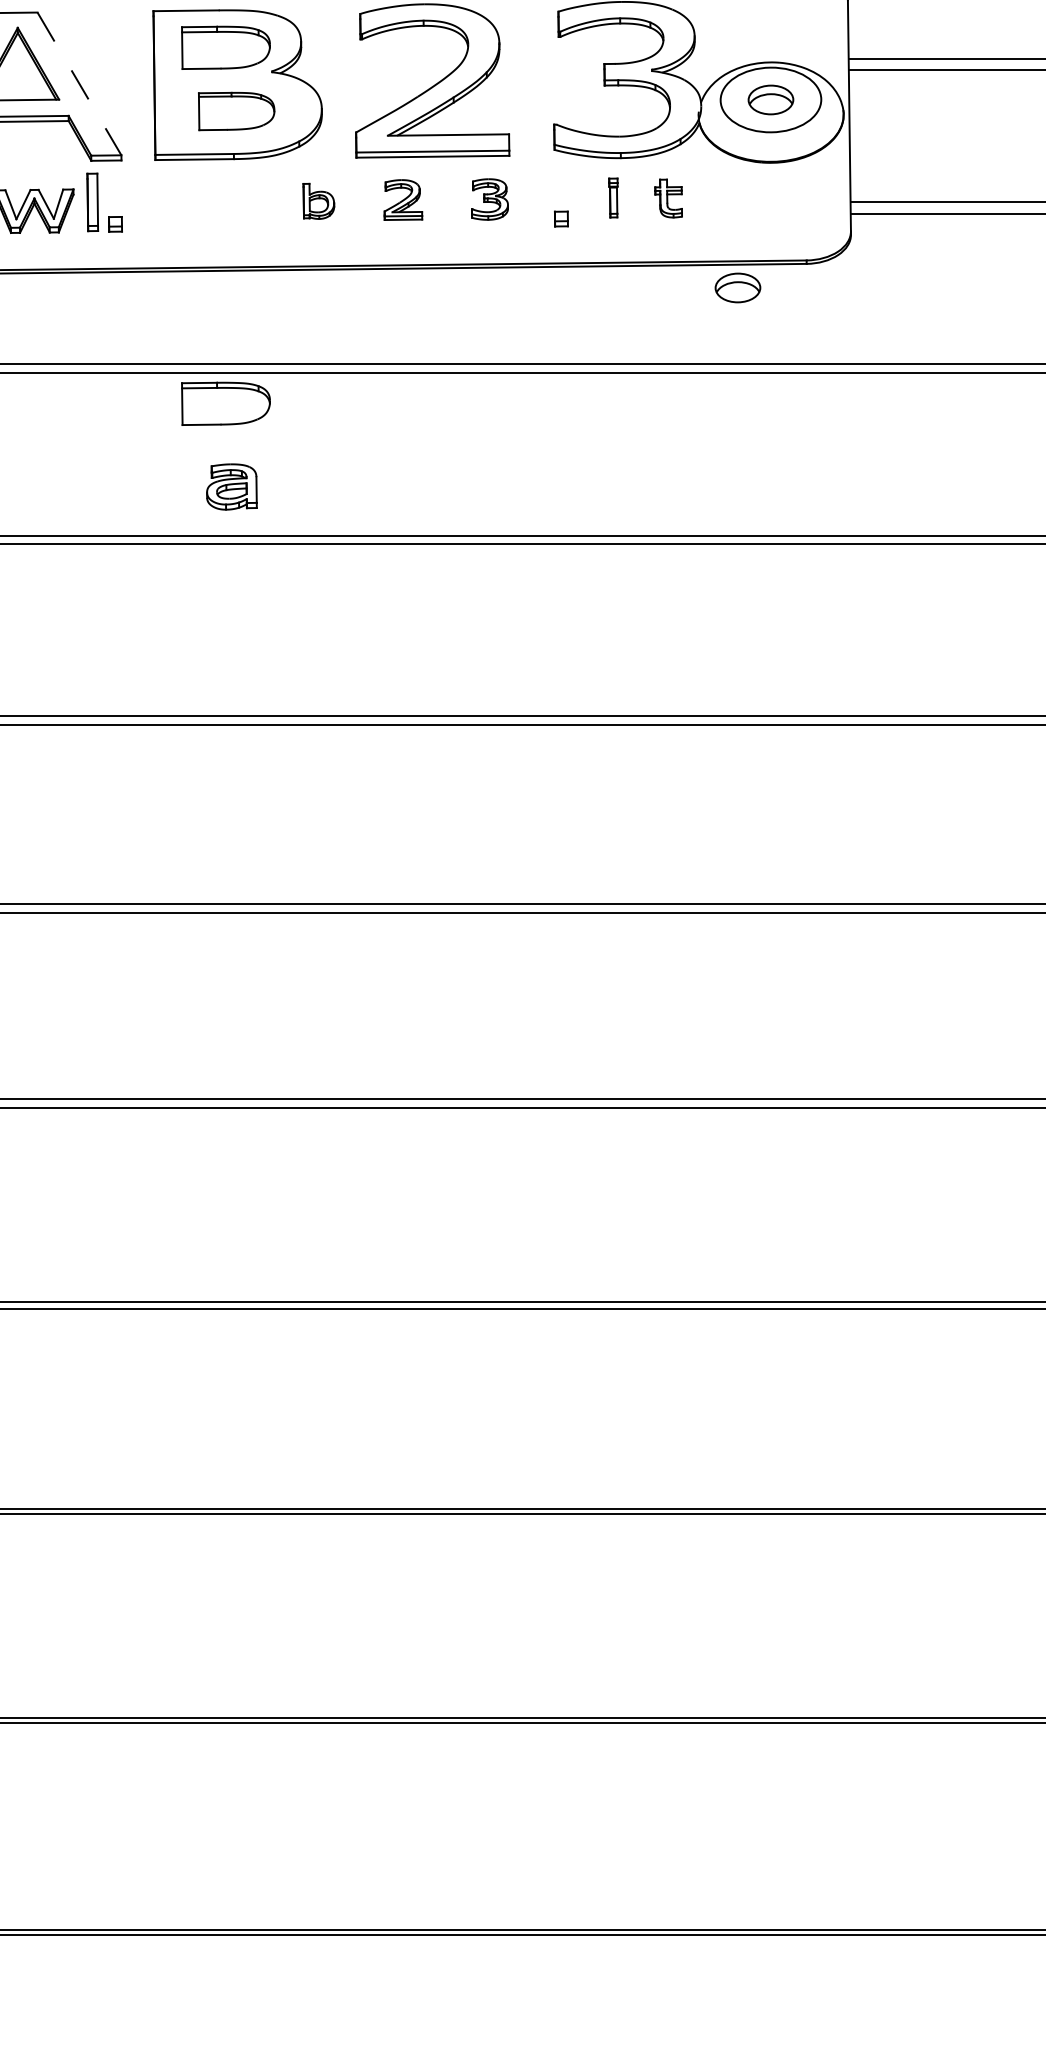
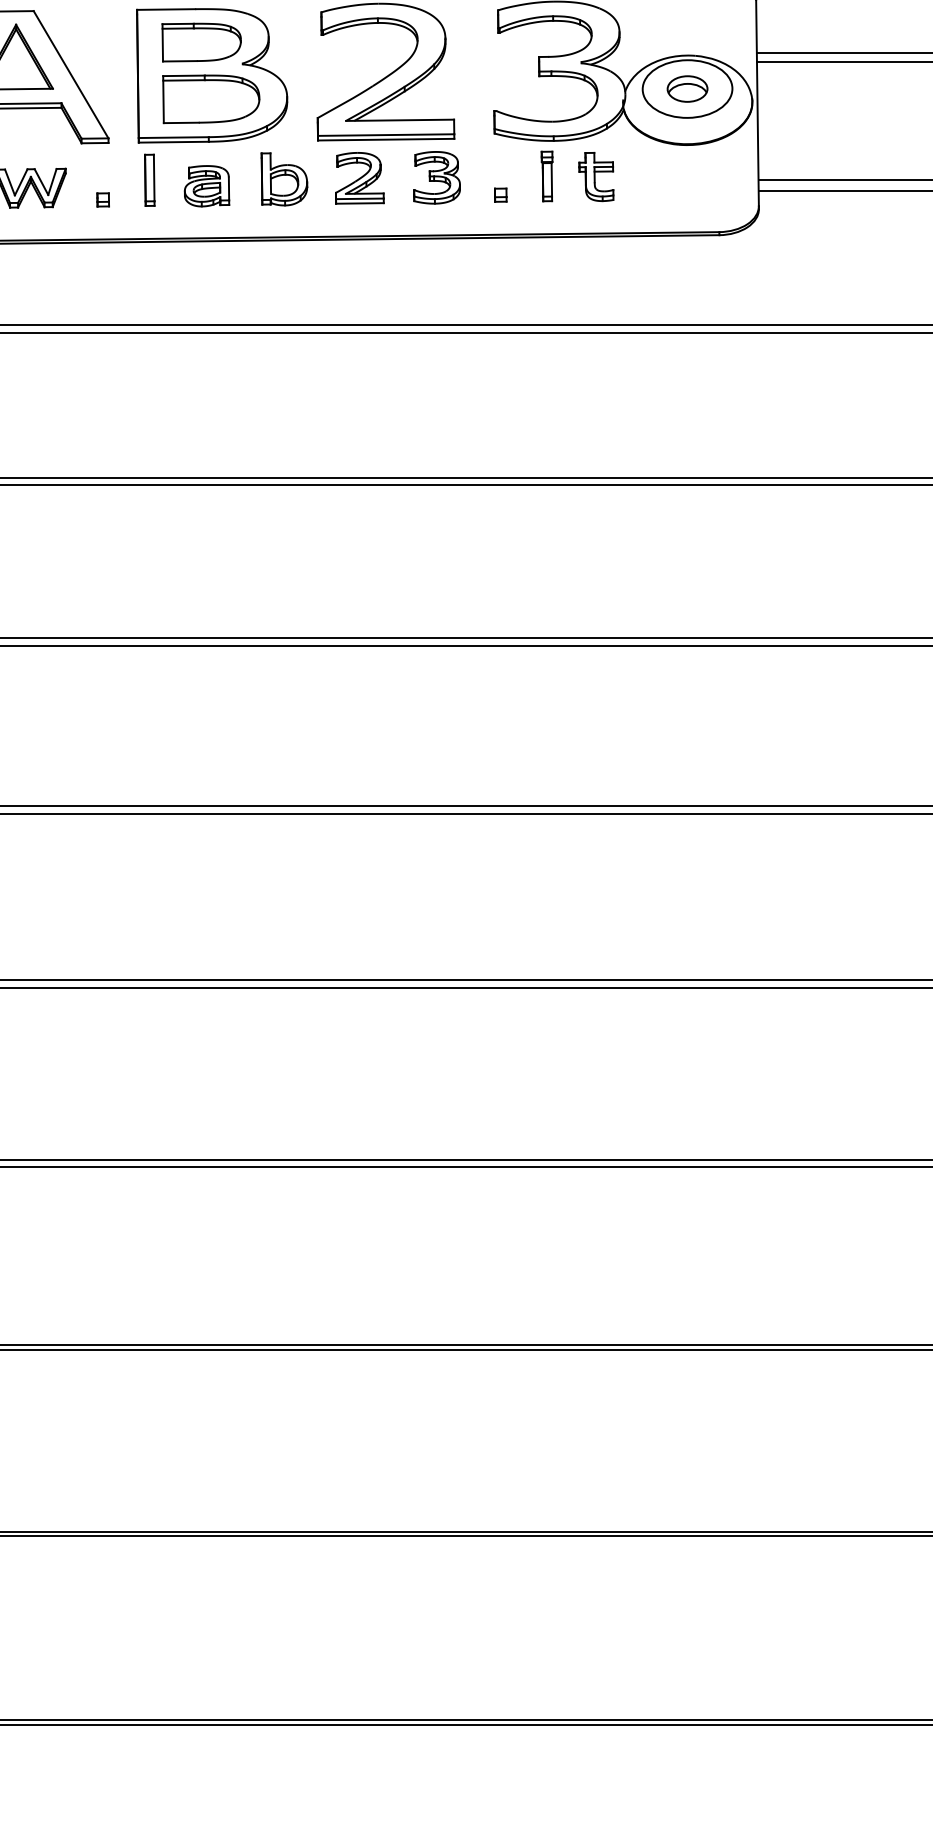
line: (79, 83) -> (71, 74), dashed -> solid
part: (236, 111) -> (211, 99), size x1.43
part: (613, 197) -> (547, 175), size x1.43
part: (668, 198) -> (596, 176), size x1.43
part: (403, 199) -> (359, 177), size x1.43
part: (489, 199) -> (436, 177), size x1.43
part: (318, 201) -> (284, 179), size x1.67
part: (92, 202) -> (149, 180), moved
part: (737, 287) -> (657, 256), removed
part: (225, 403) -> (201, 359), removed
part: (231, 486) -> (206, 185), moved

